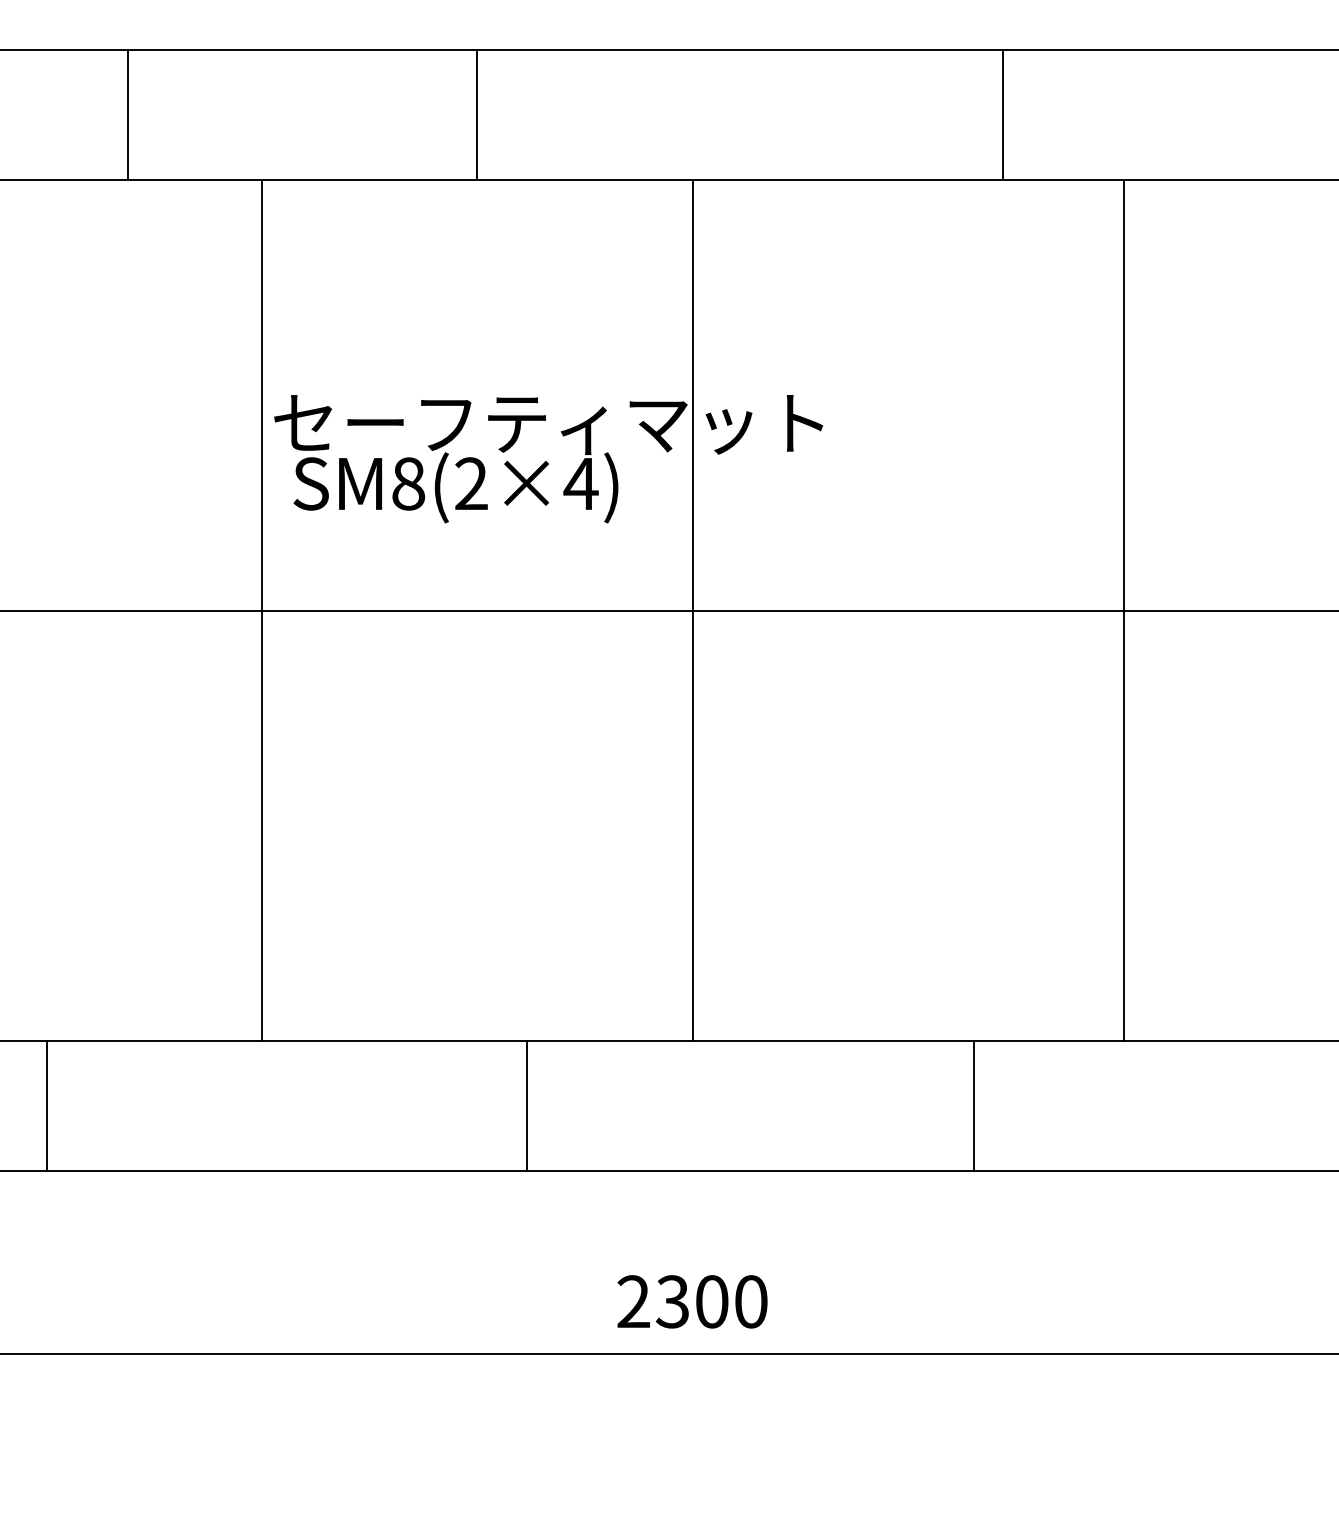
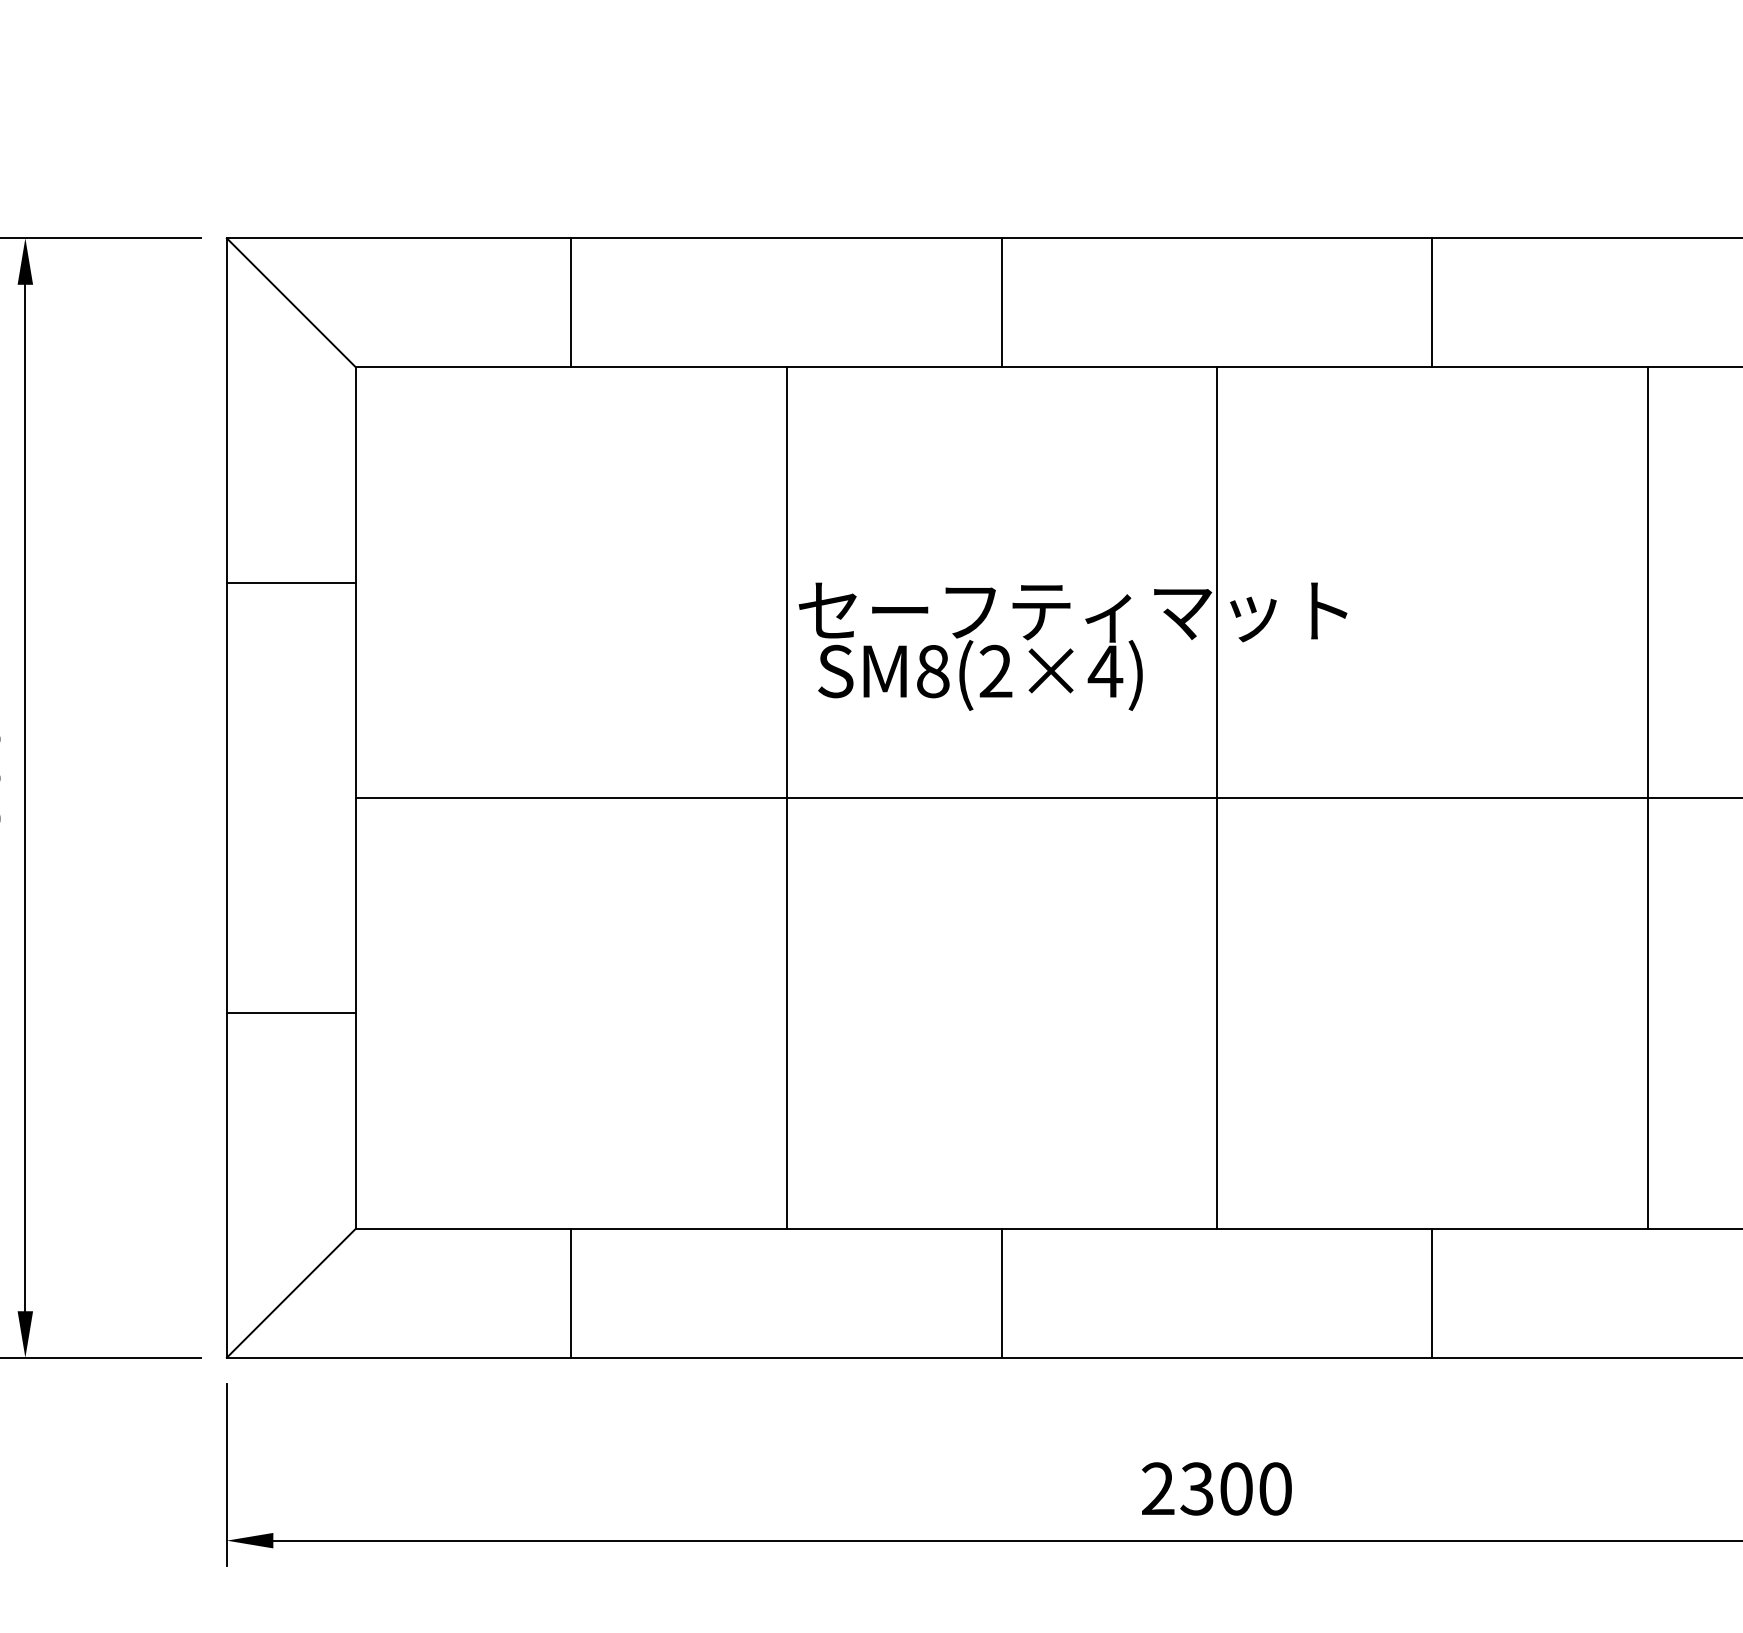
line: (127, 114) -> (571, 302), moved
line: (1003, 114) -> (1432, 302), moved
line: (527, 1105) -> (1001, 1292), moved
line: (974, 1105) -> (1432, 1292), moved

